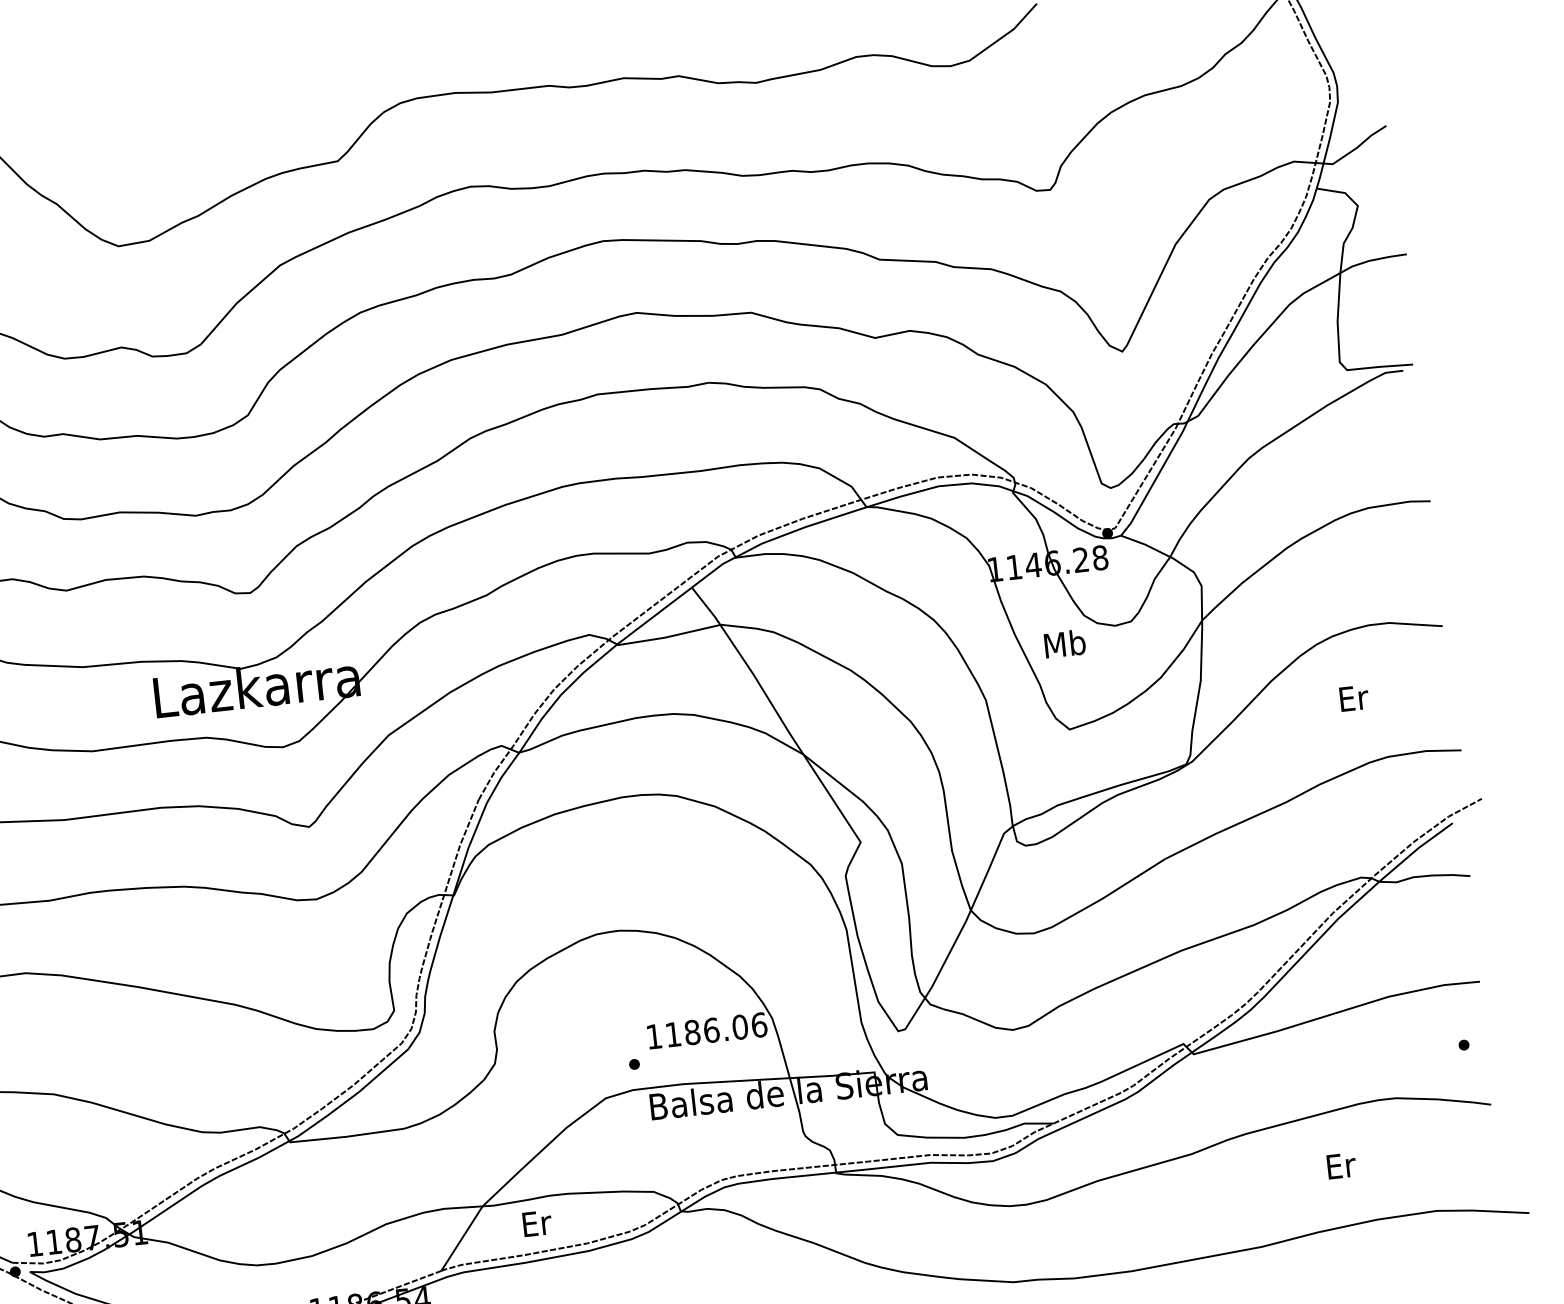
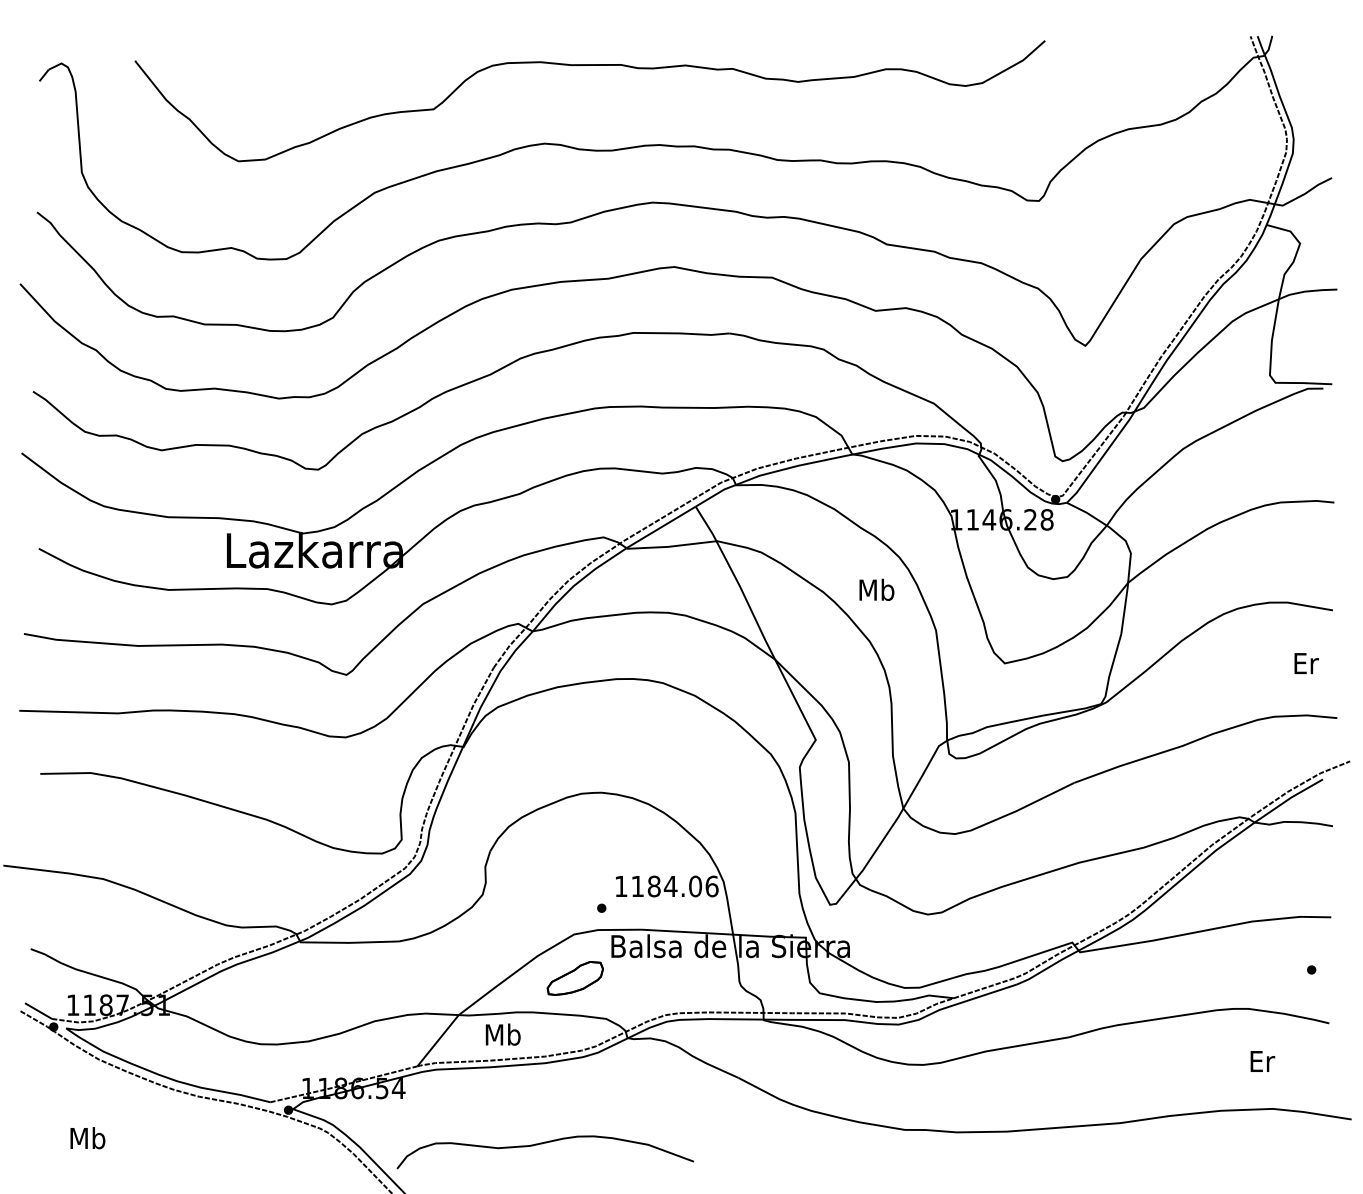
text: (1064, 643) -> (876, 589), moved
text: (1354, 698) -> (1306, 663), moved
text: (711, 1030) -> (670, 886), 1186.06 -> 1184.06
part: (611, 1149) -> (574, 978), added
text: (1341, 1165) -> (1262, 1061), moved
text: (535, 1223) -> (502, 1034), Er -> Mb

